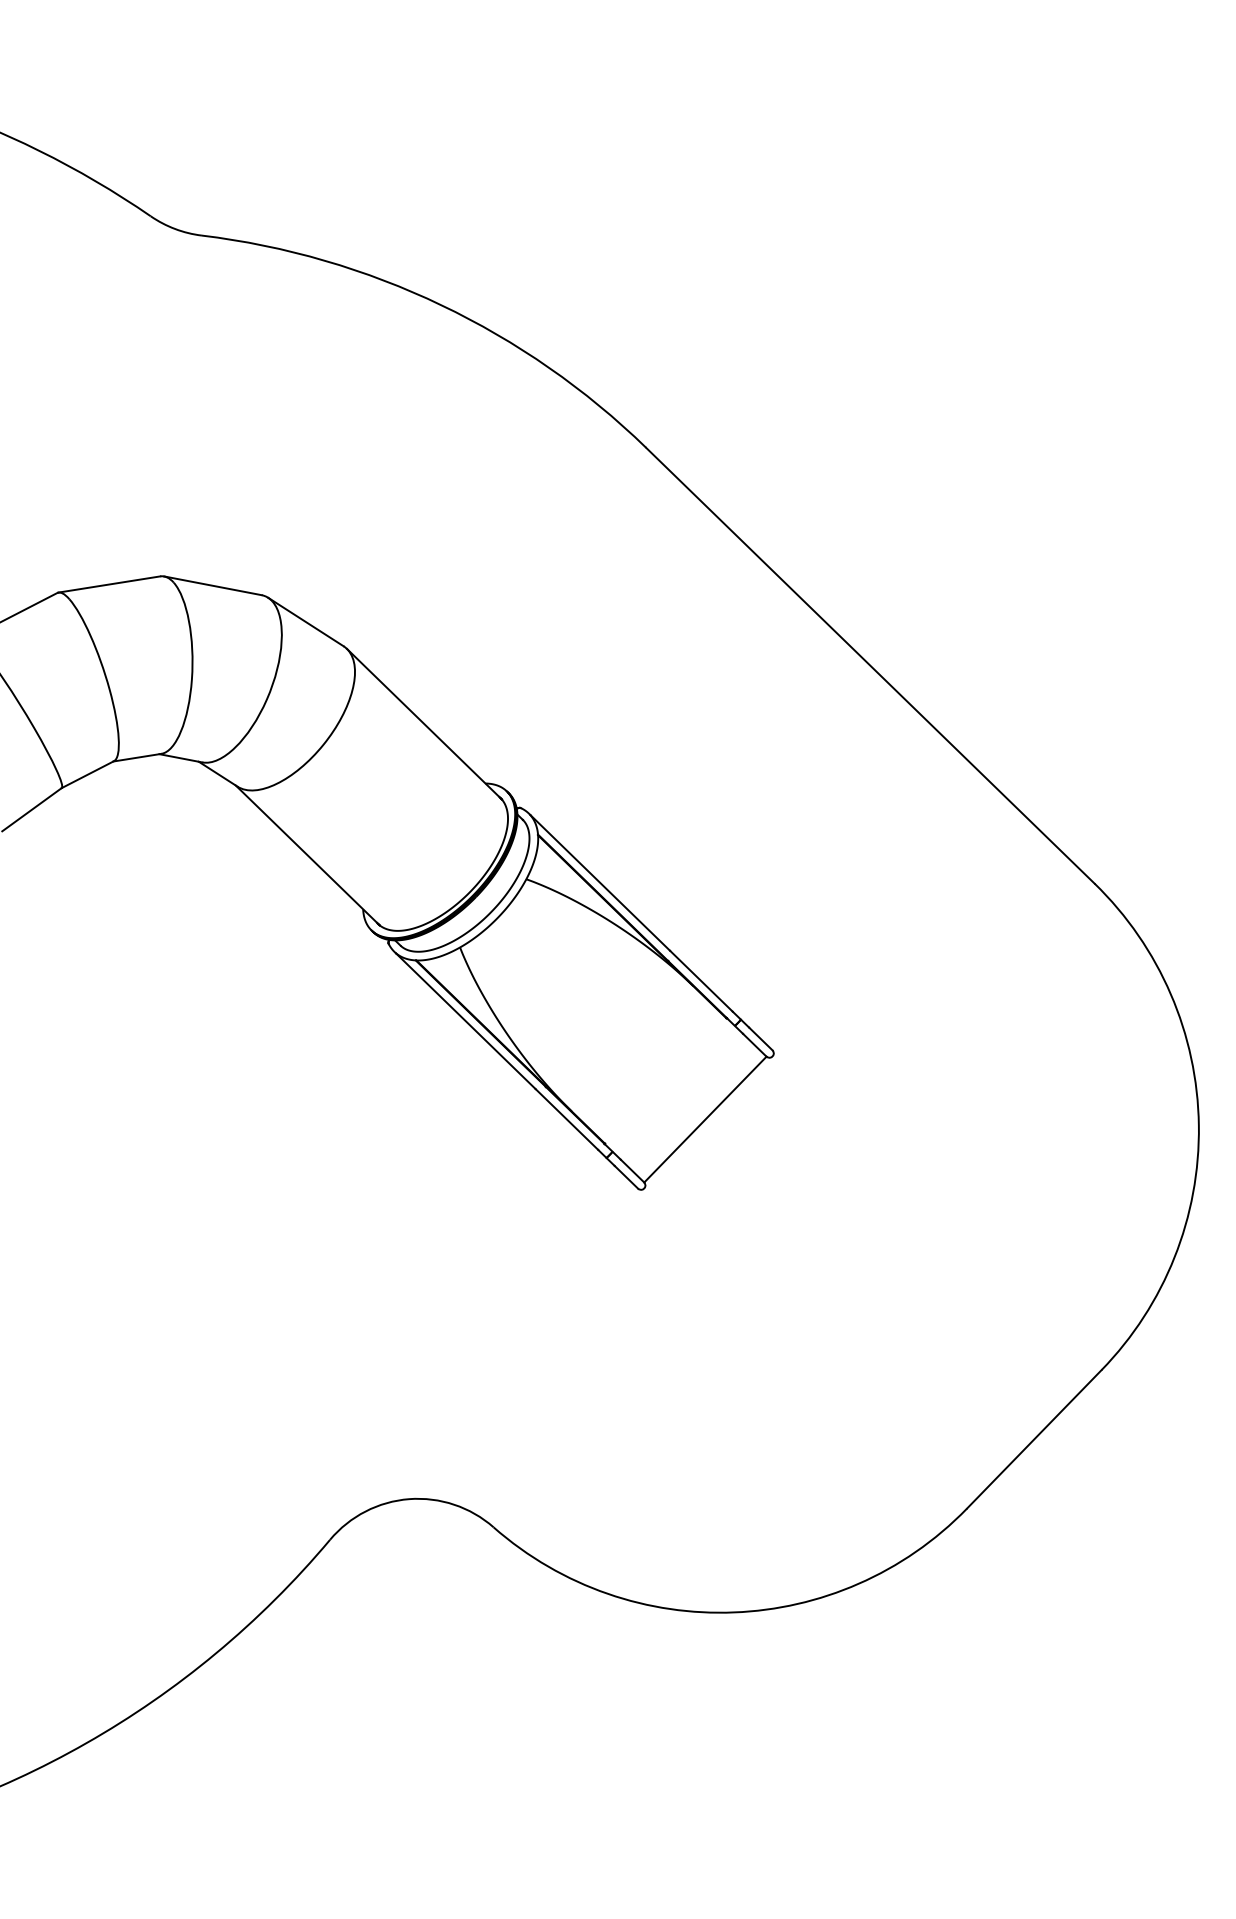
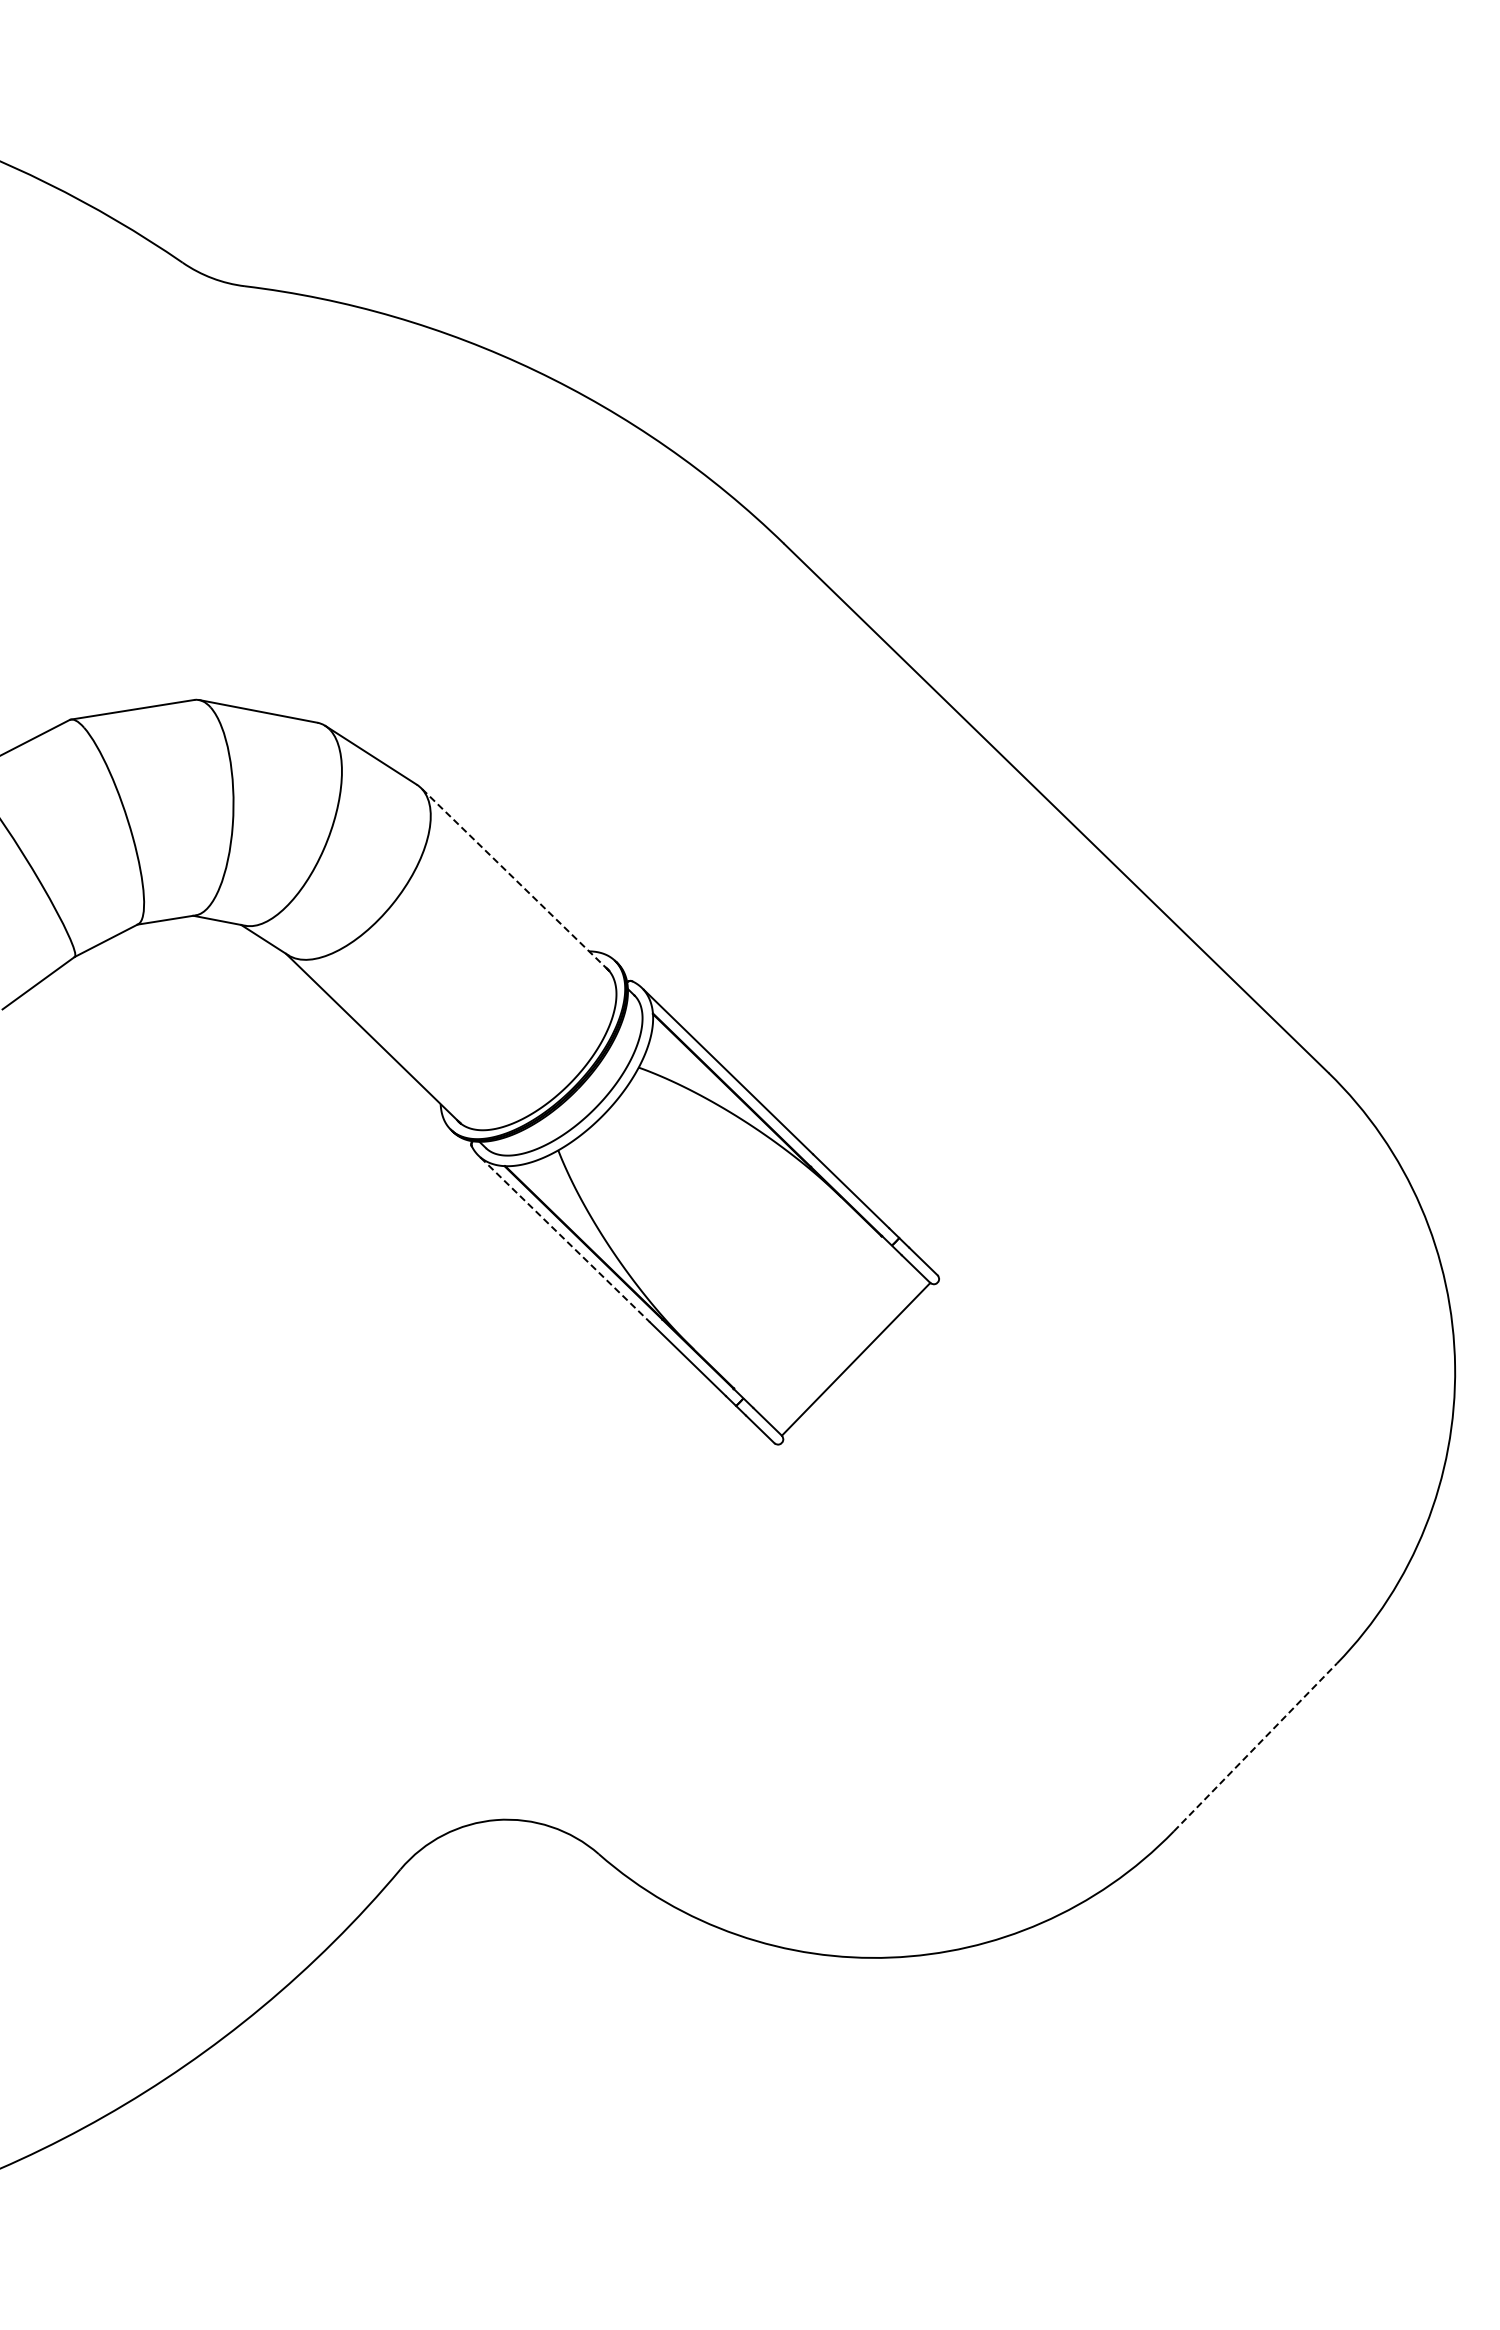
line: (423, 724) -> (514, 879), solid -> dashed
line: (466, 1021) -> (565, 1240), solid -> dashed
line: (1034, 1439) -> (1255, 1747), solid -> dashed

